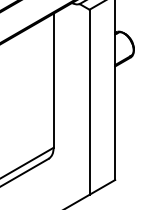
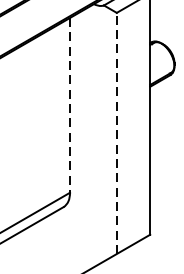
line: (53, 81) -> (69, 106), solid -> dashed
line: (89, 102) -> (116, 133), solid -> dashed

